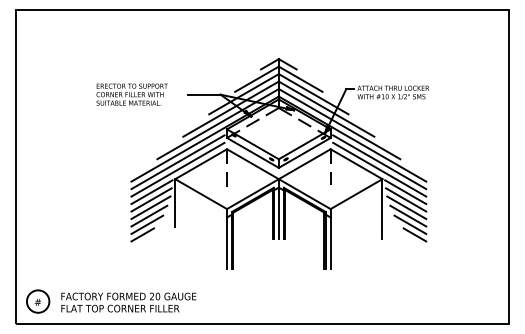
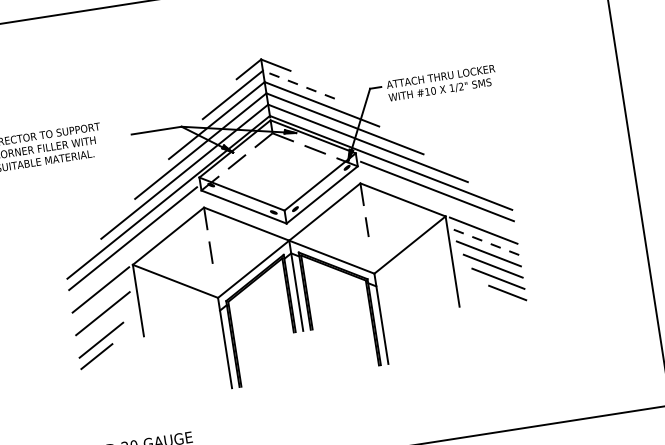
line: (300, 79) -> (298, 85), solid -> dashed
line: (177, 169) -> (134, 249), removed
line: (379, 169) -> (438, 202), removed
line: (151, 199) -> (101, 301), removed
line: (405, 199) -> (485, 241), solid -> dashed
line: (149, 215) -> (102, 325), removed

